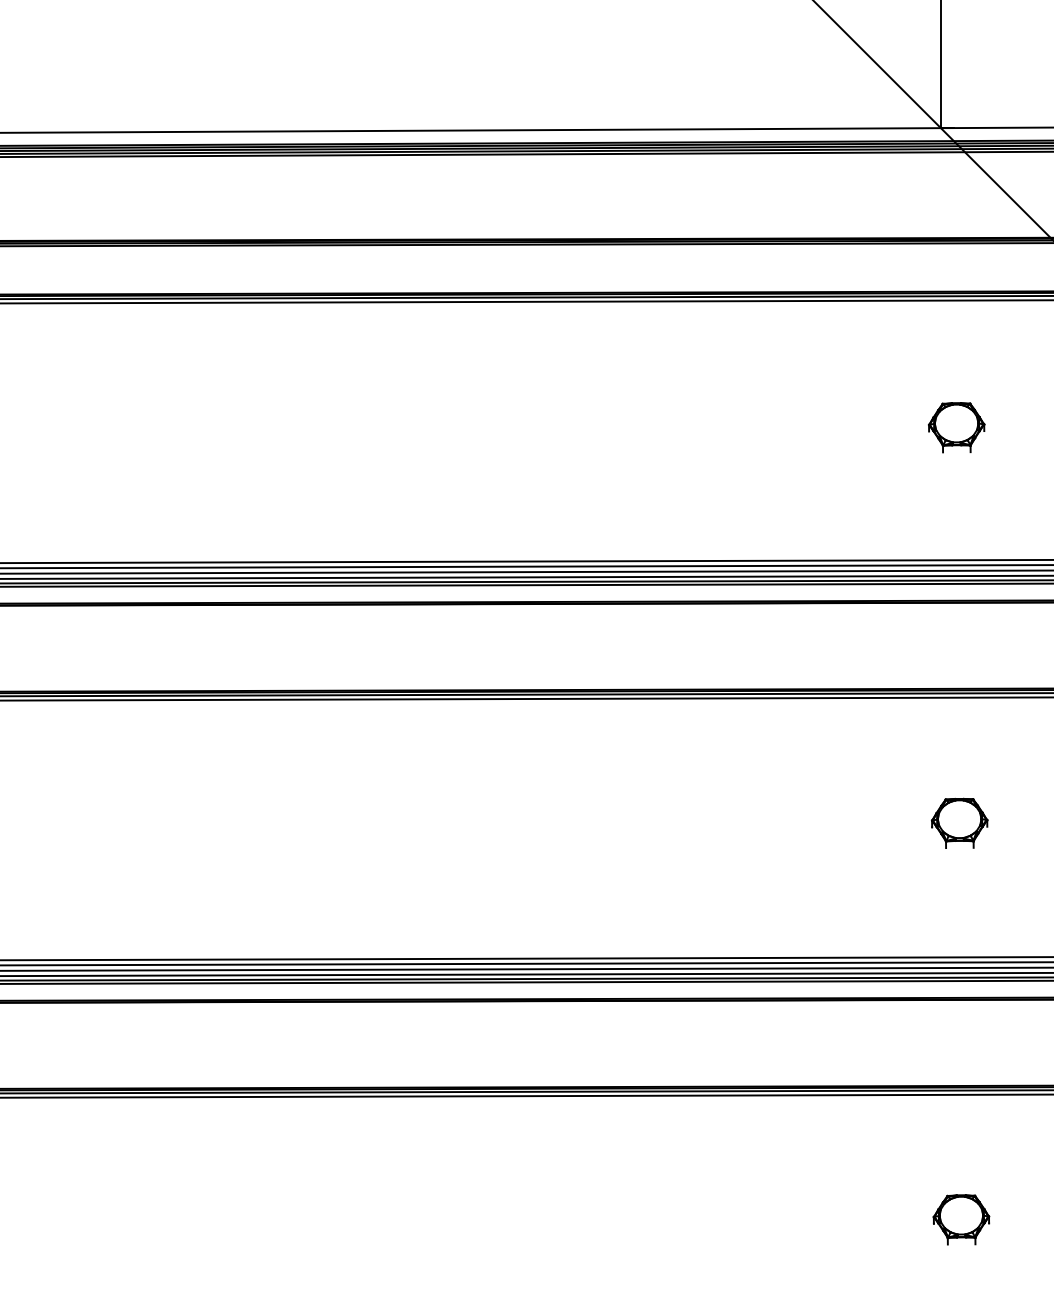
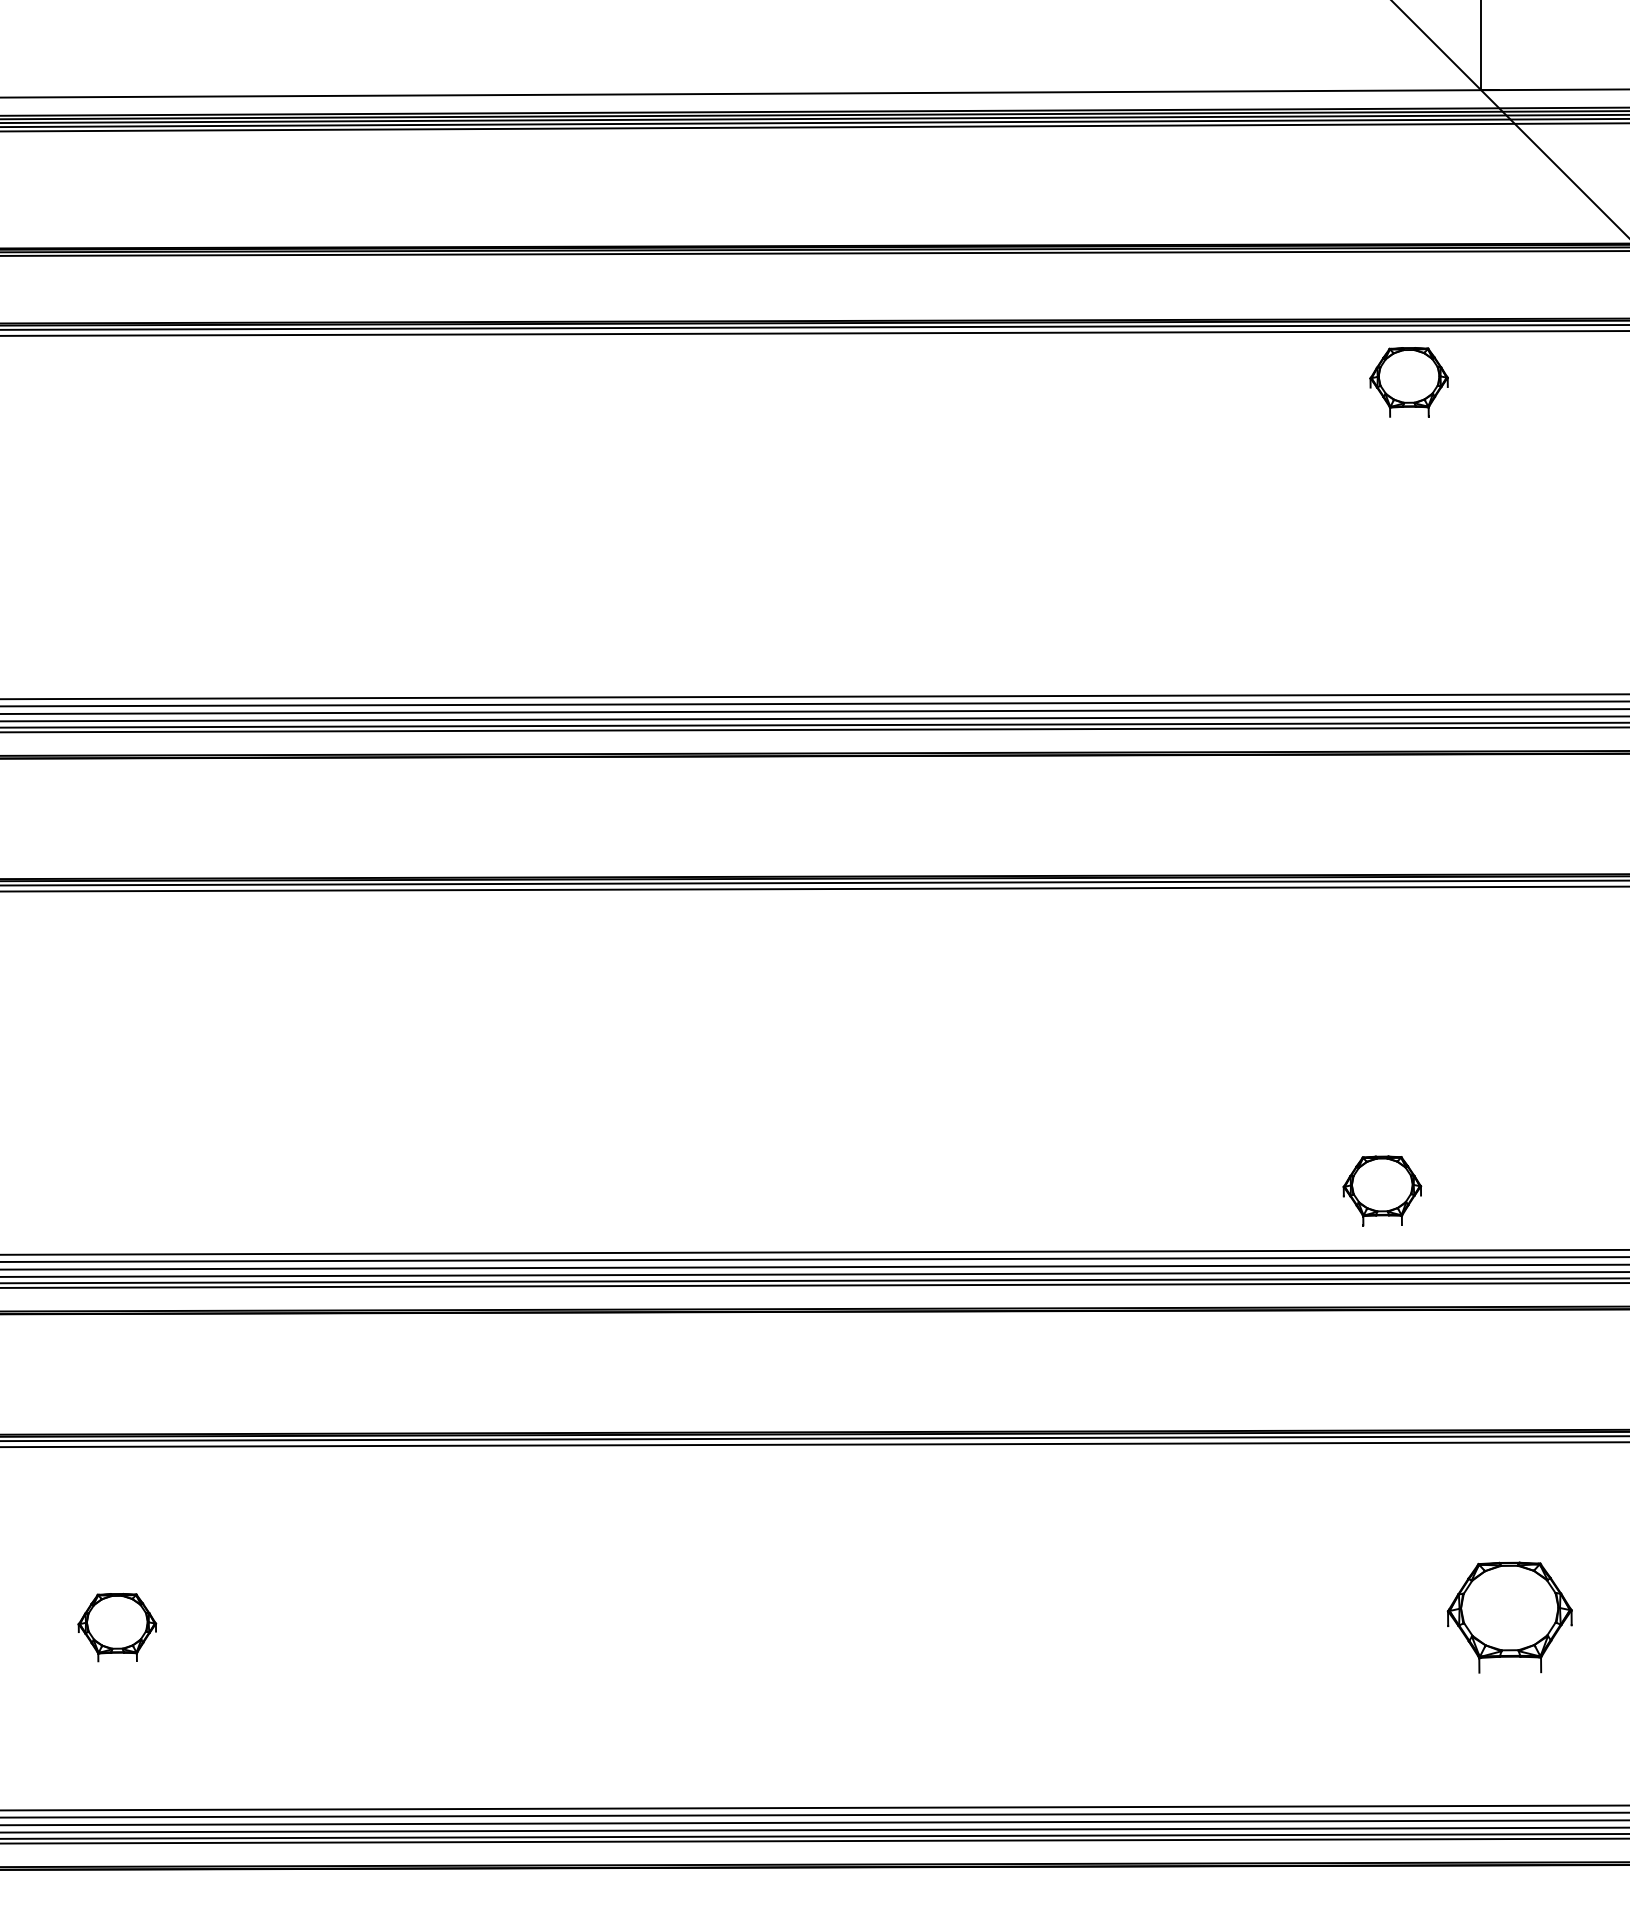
part: (956, 427) -> (1408, 382), moved
part: (959, 823) -> (1382, 1190), moved
part: (961, 1219) -> (1509, 1617), size x1.6

